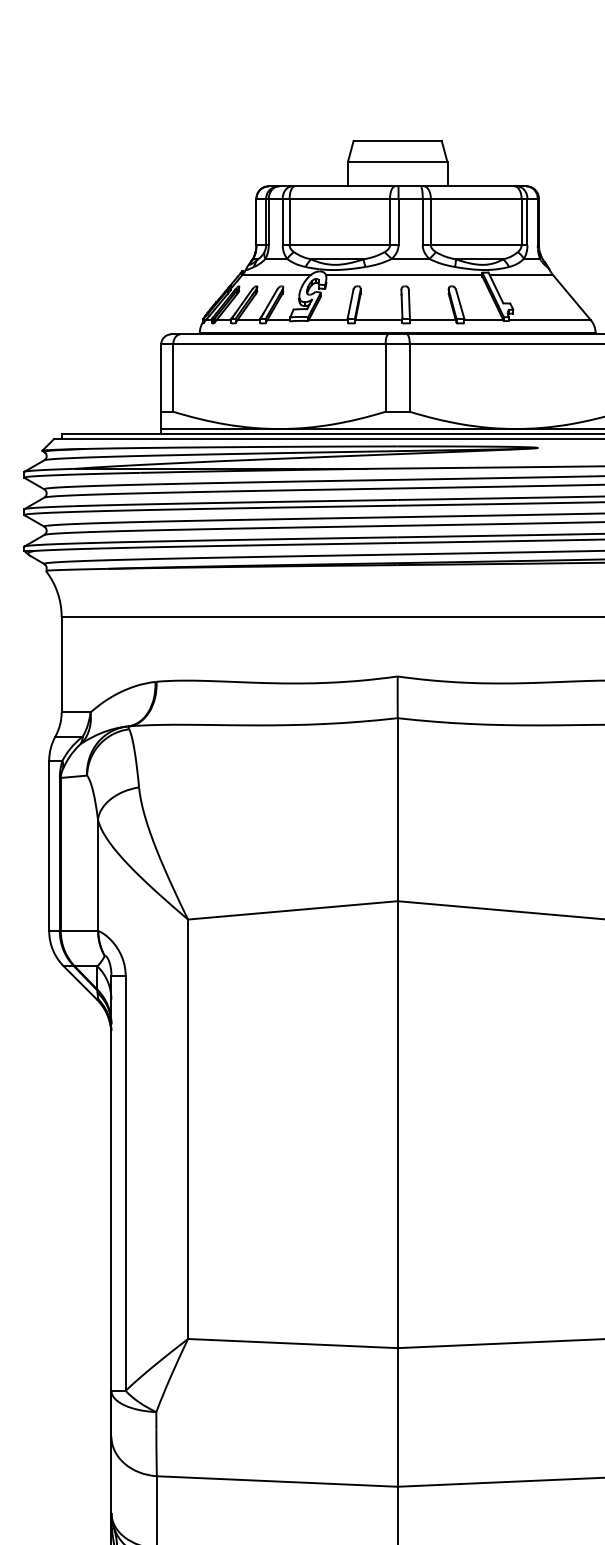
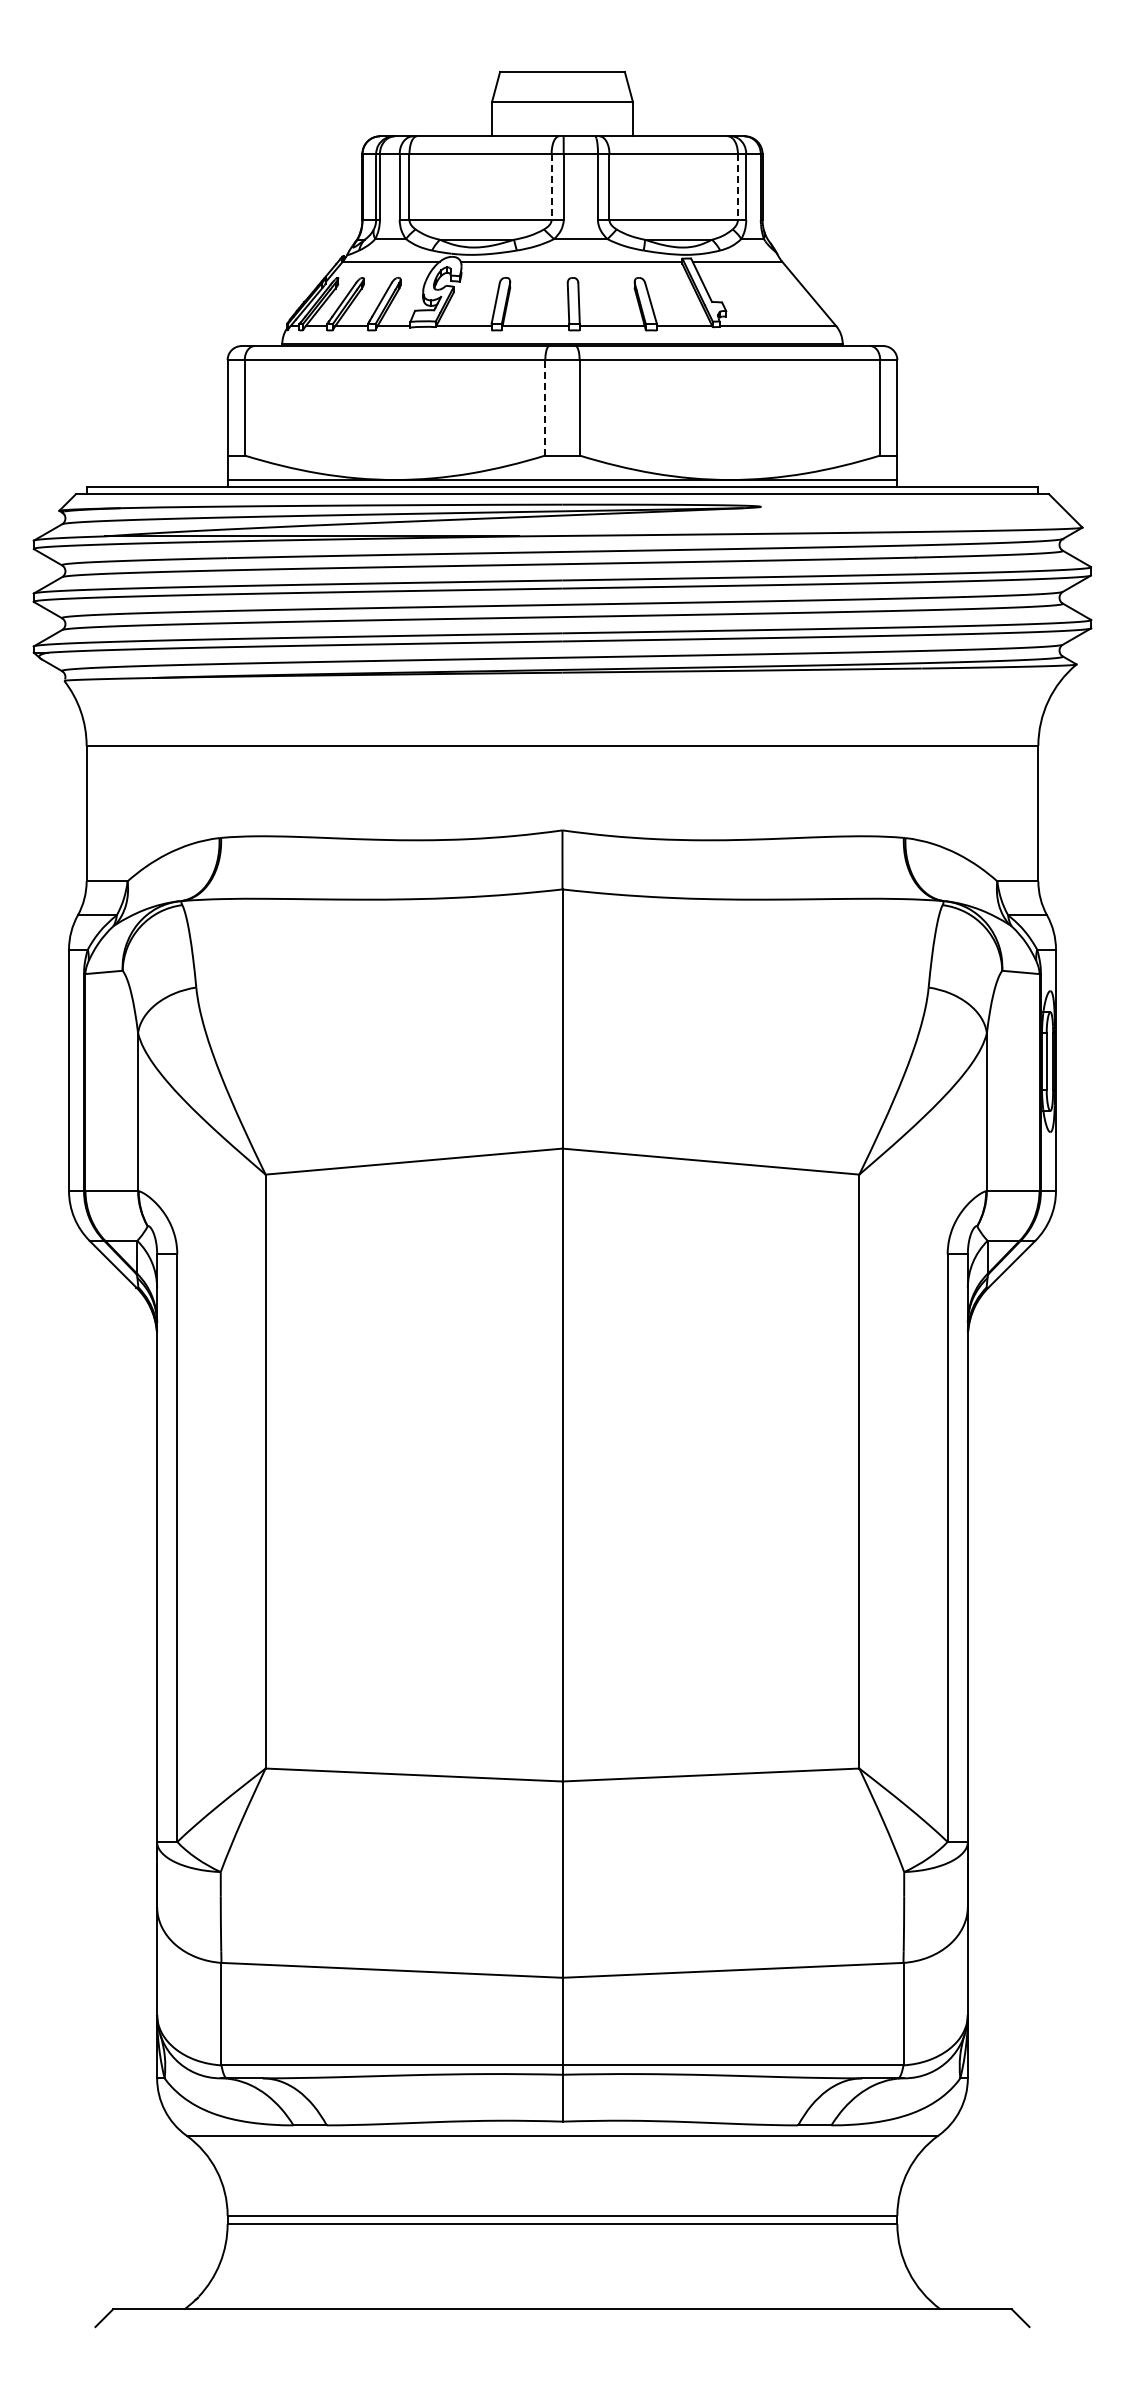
line: (389, 221) -> (551, 186), solid -> dashed
line: (521, 221) -> (737, 186), solid -> dashed
line: (385, 377) -> (545, 407), solid -> dashed

